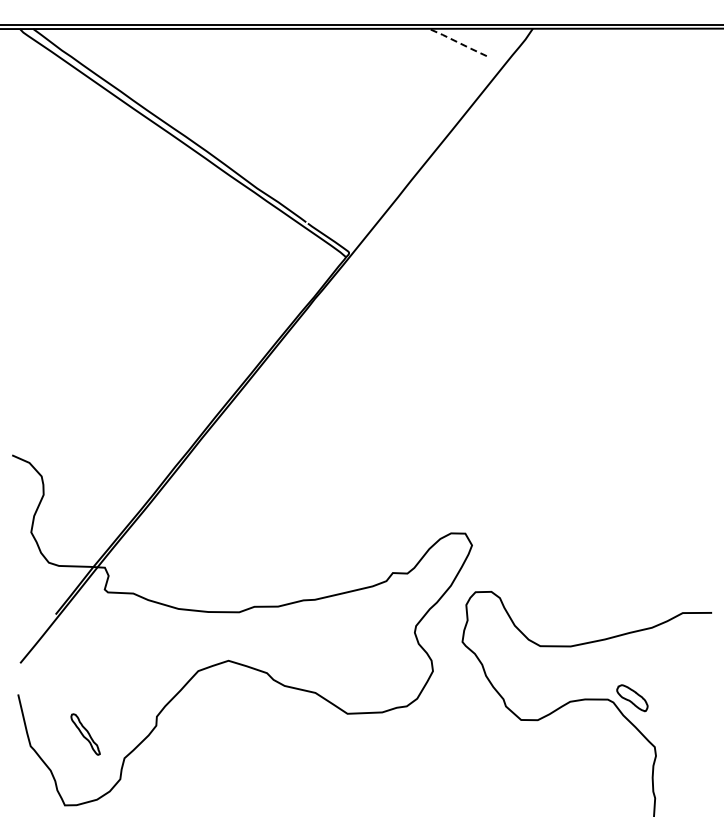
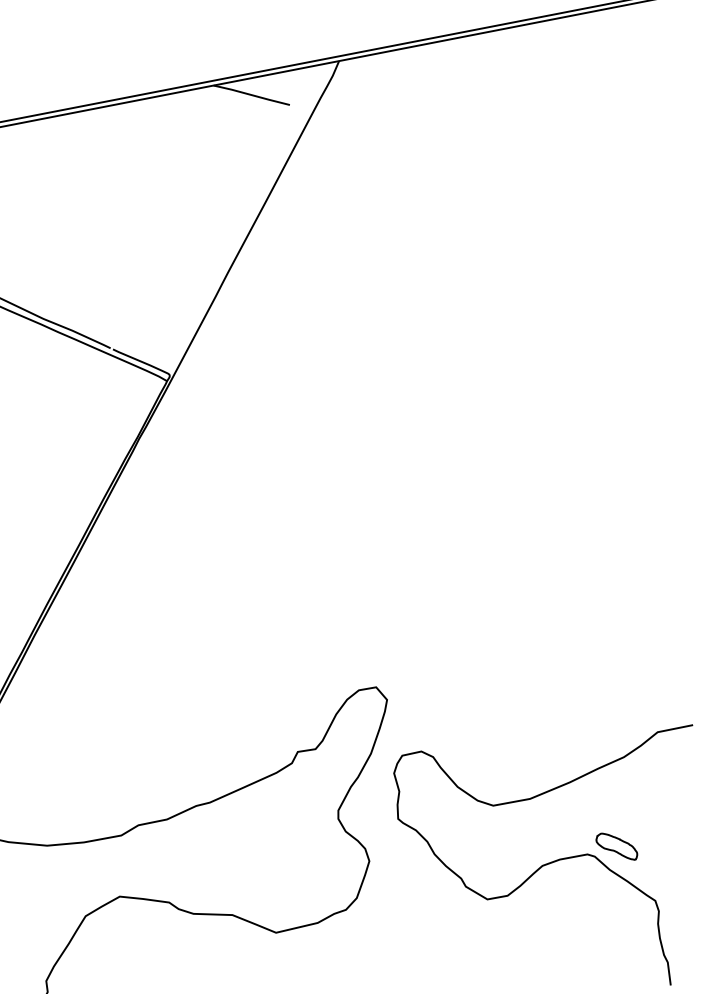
line: (457, 42) -> (251, 95), dashed -> solid

